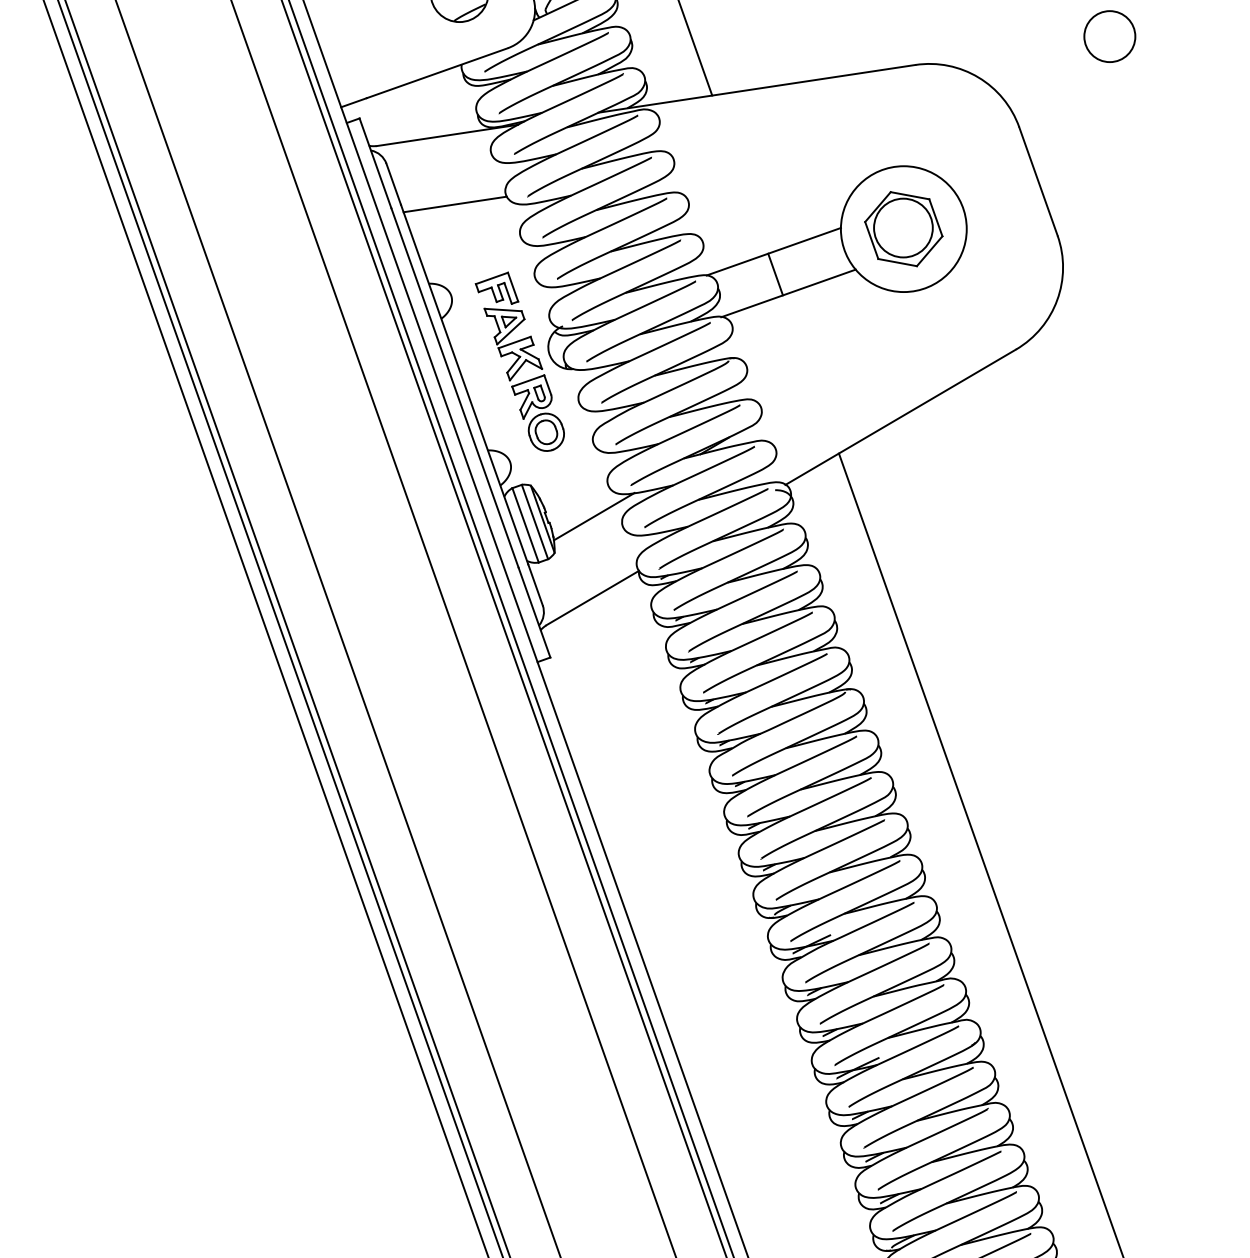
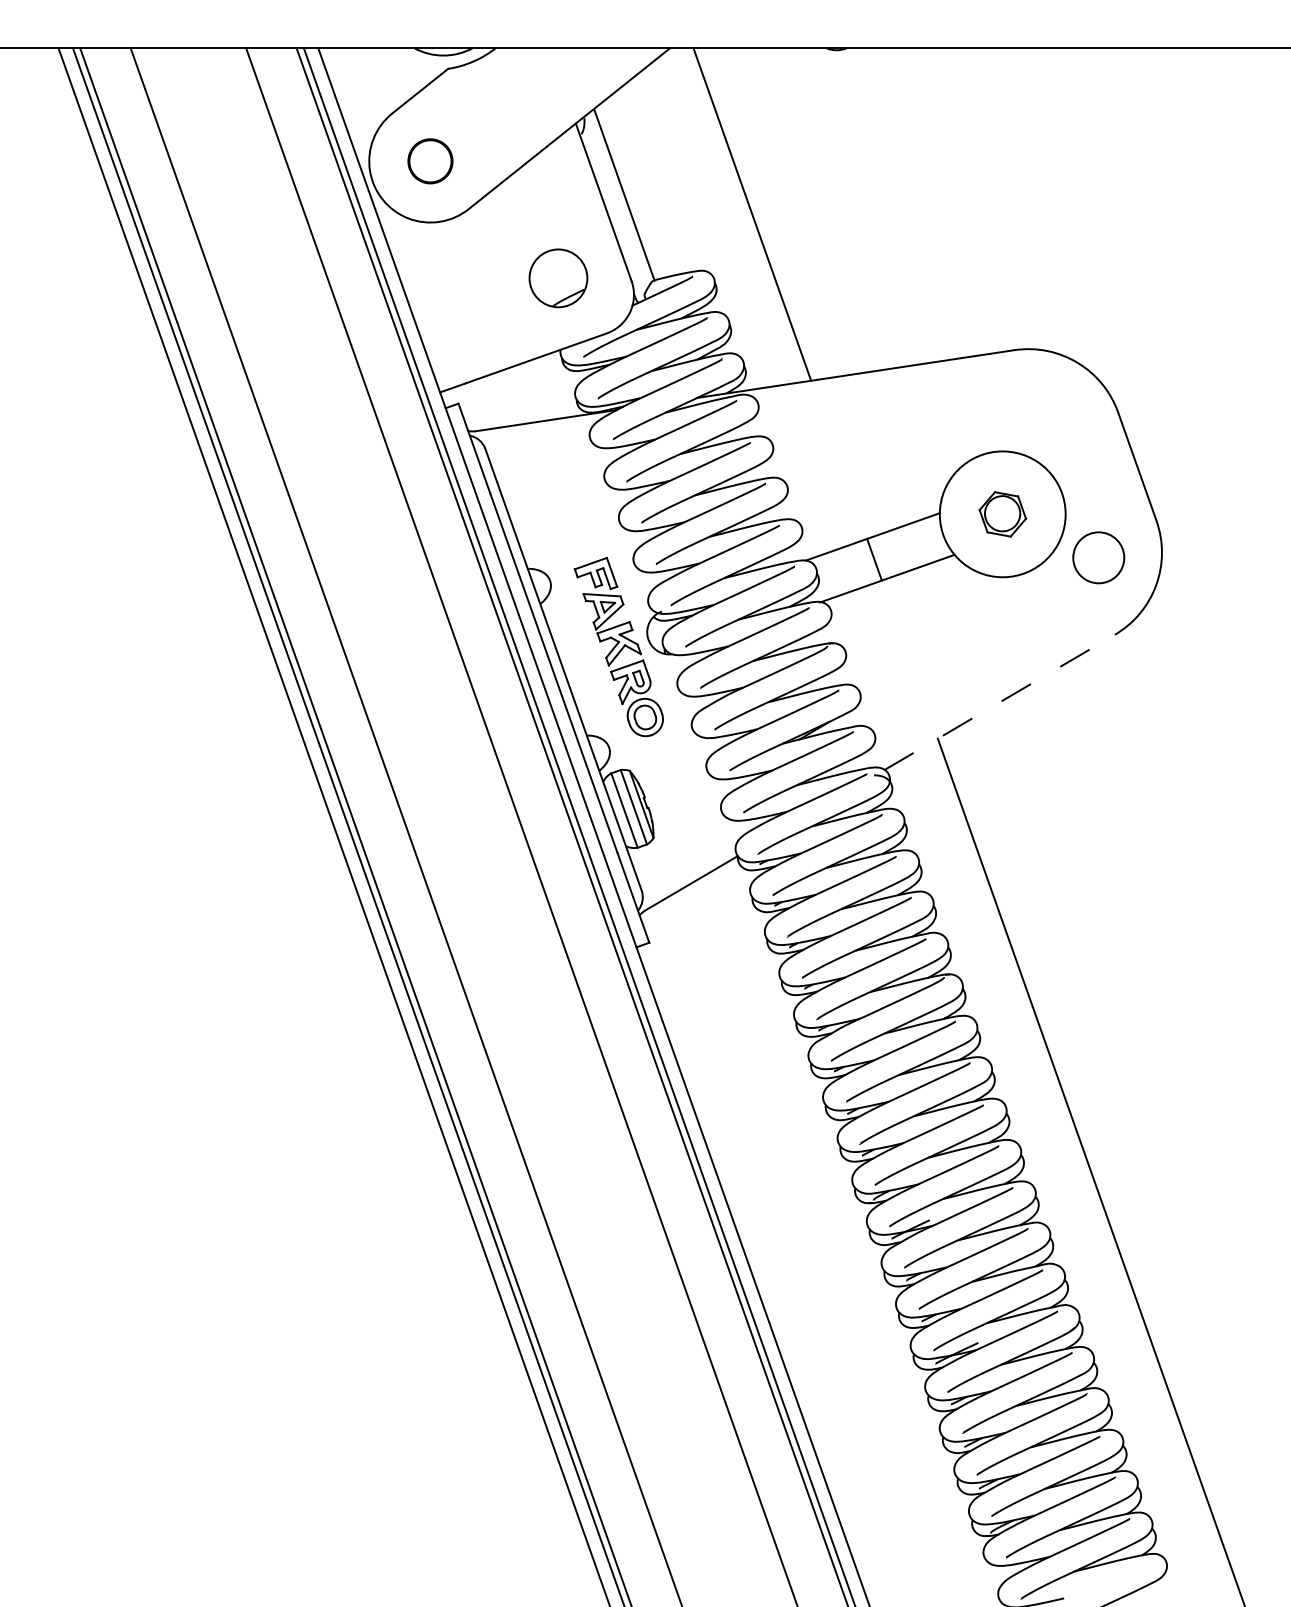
circle: (1109, 36) -> (1098, 557), moved
line: (454, 204) -> (553, 489), removed
part: (903, 229) -> (1002, 514), size x0.6
line: (900, 417) -> (999, 702), solid -> dashed
line: (593, 516) -> (692, 801), removed

